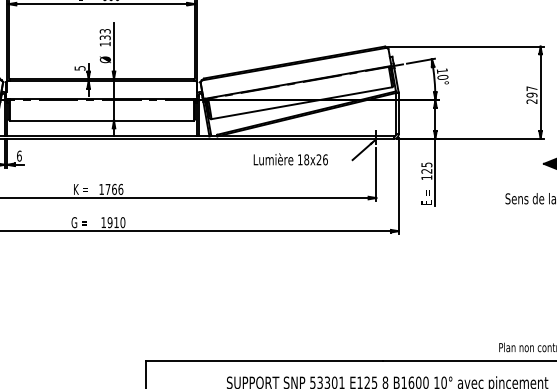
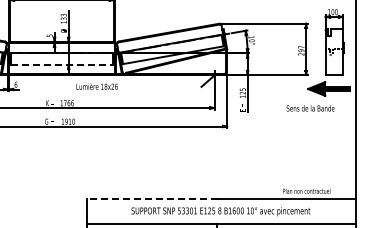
line: (102, 119) -> (62, 64), solid -> dashed
text: (289, 159) -> (96, 86), moved
line: (264, 360) -> (152, 198), solid -> dashed

